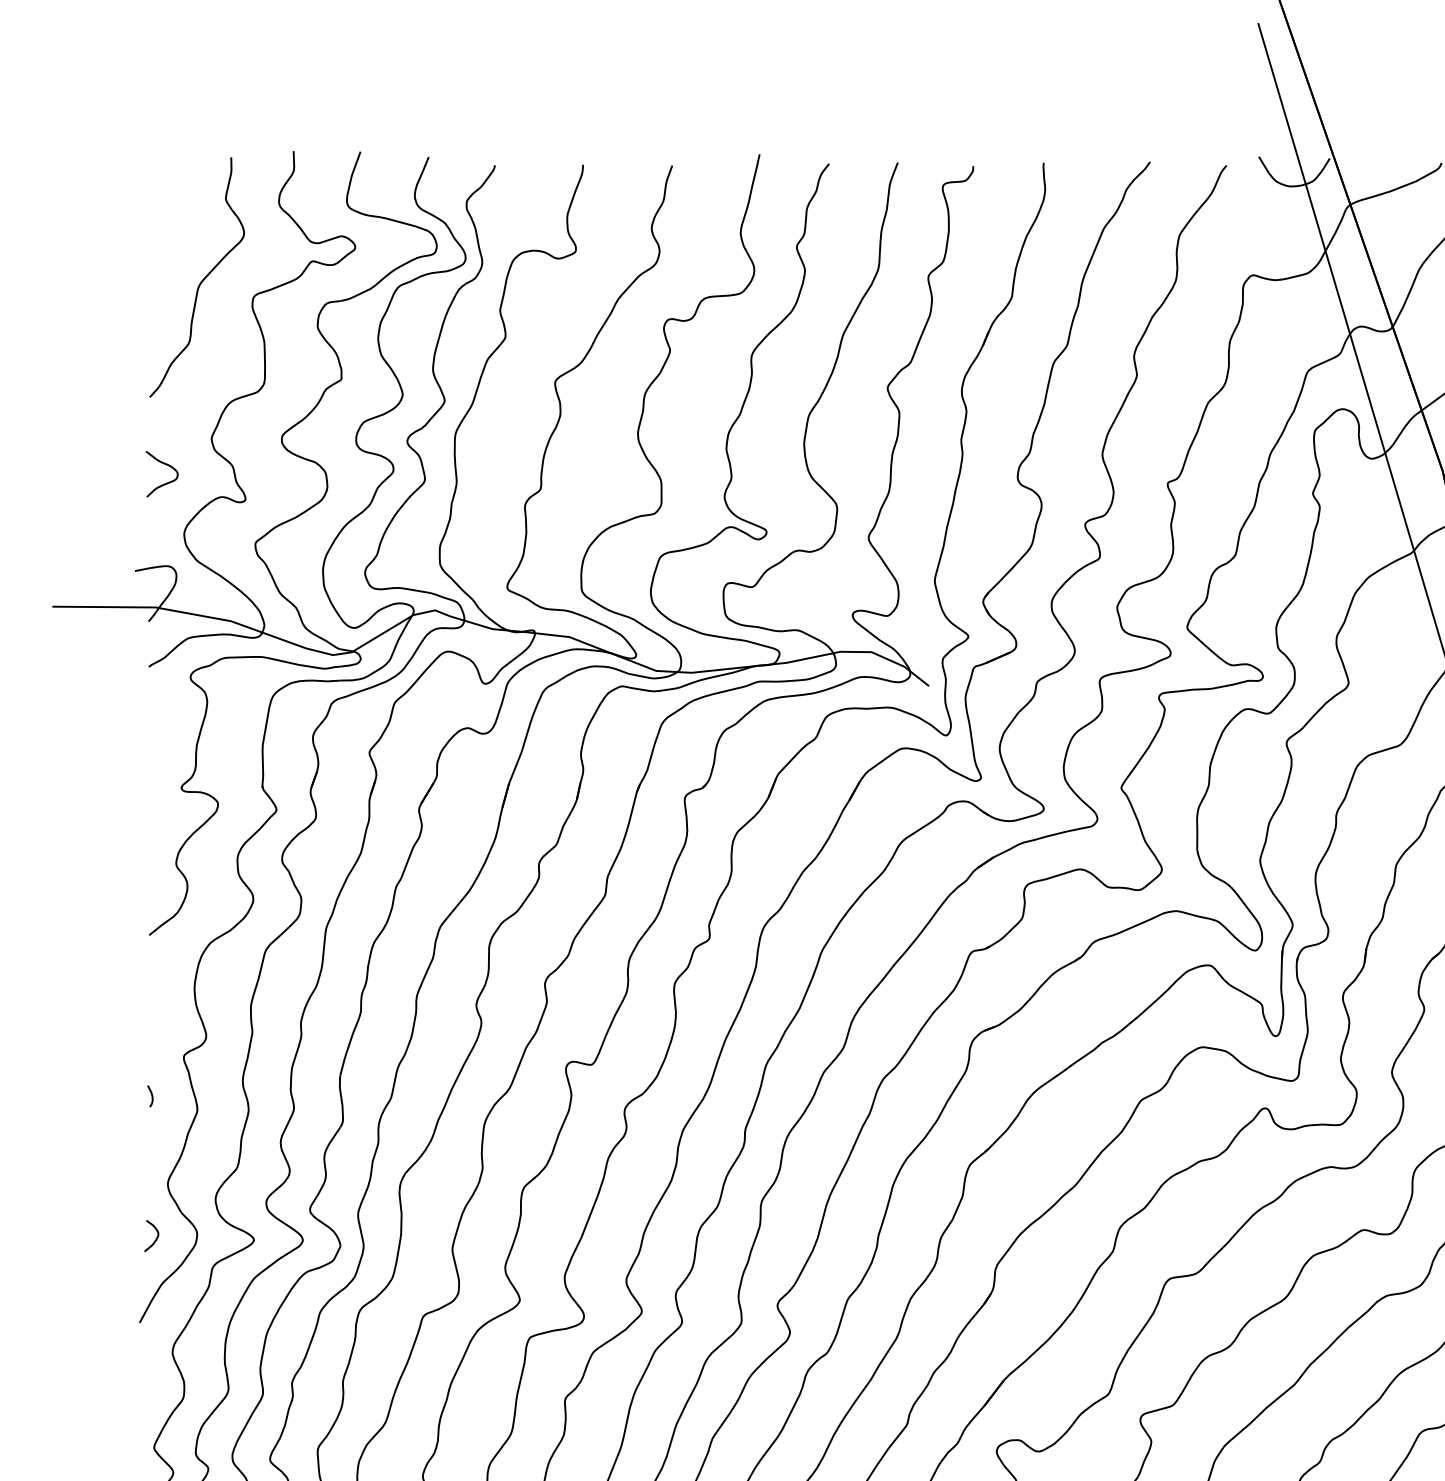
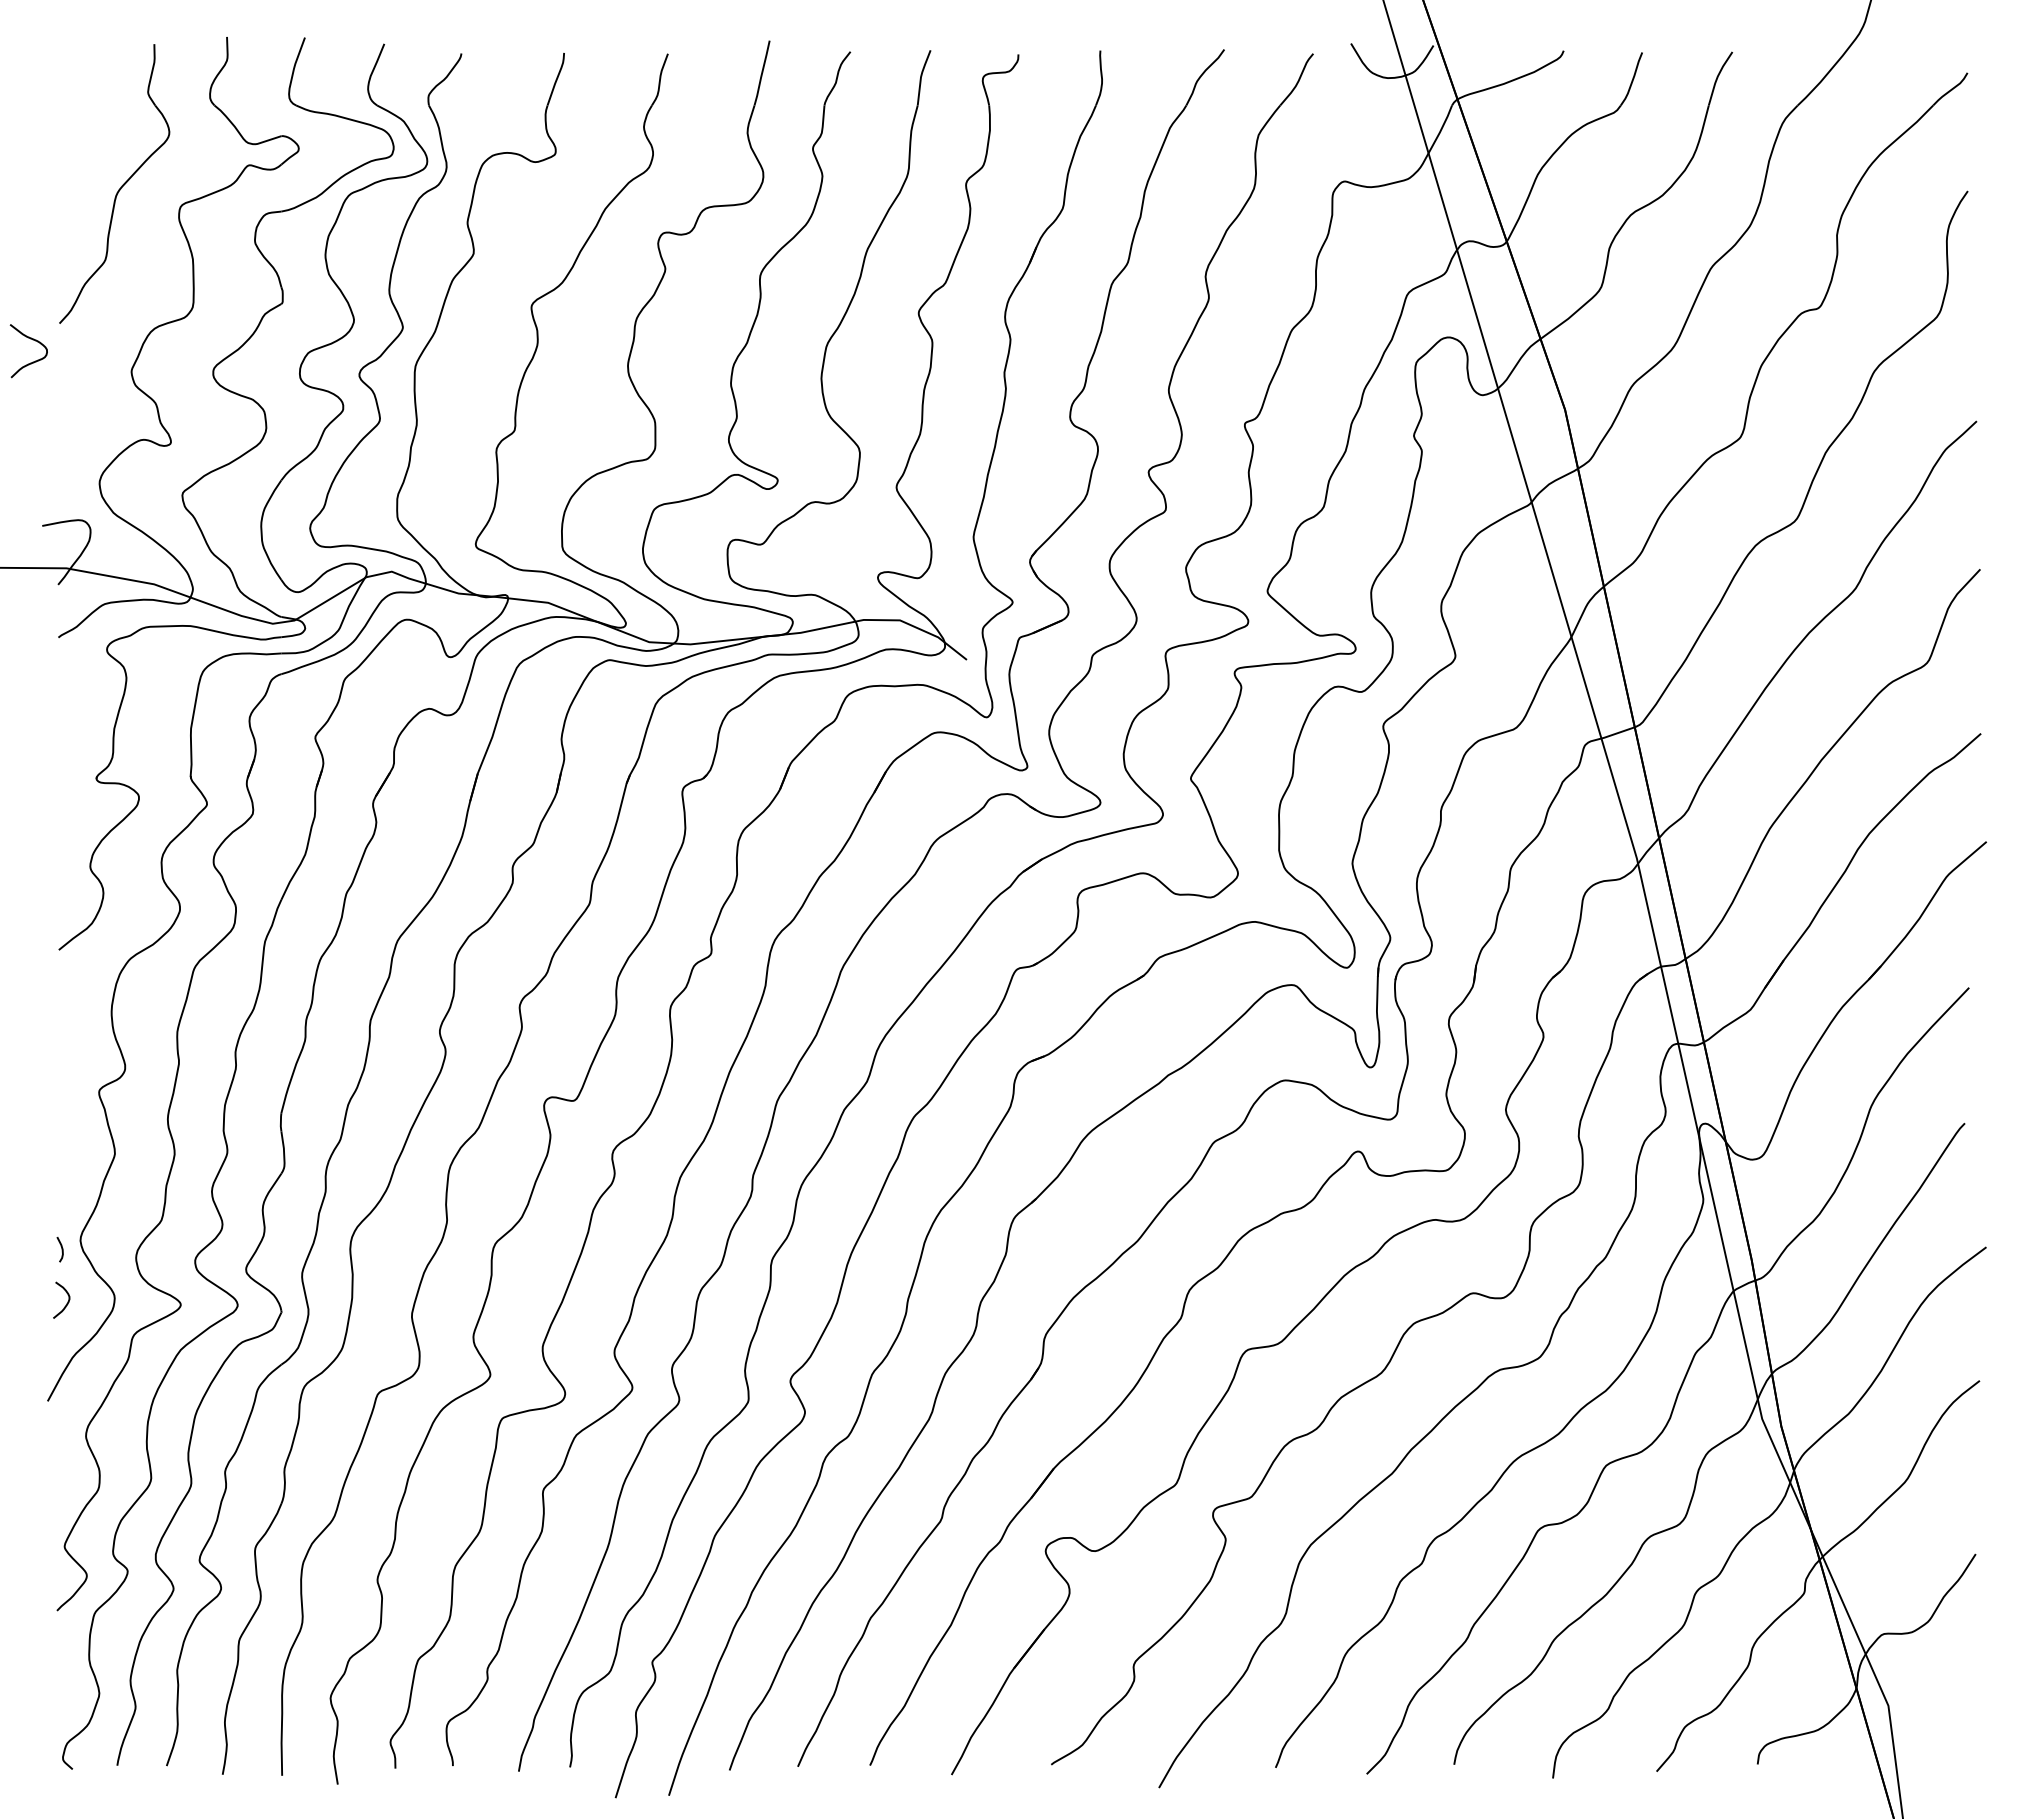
curve: (165, 483) -> (32, 361), moved
curve: (151, 1096) -> (61, 1249), moved

